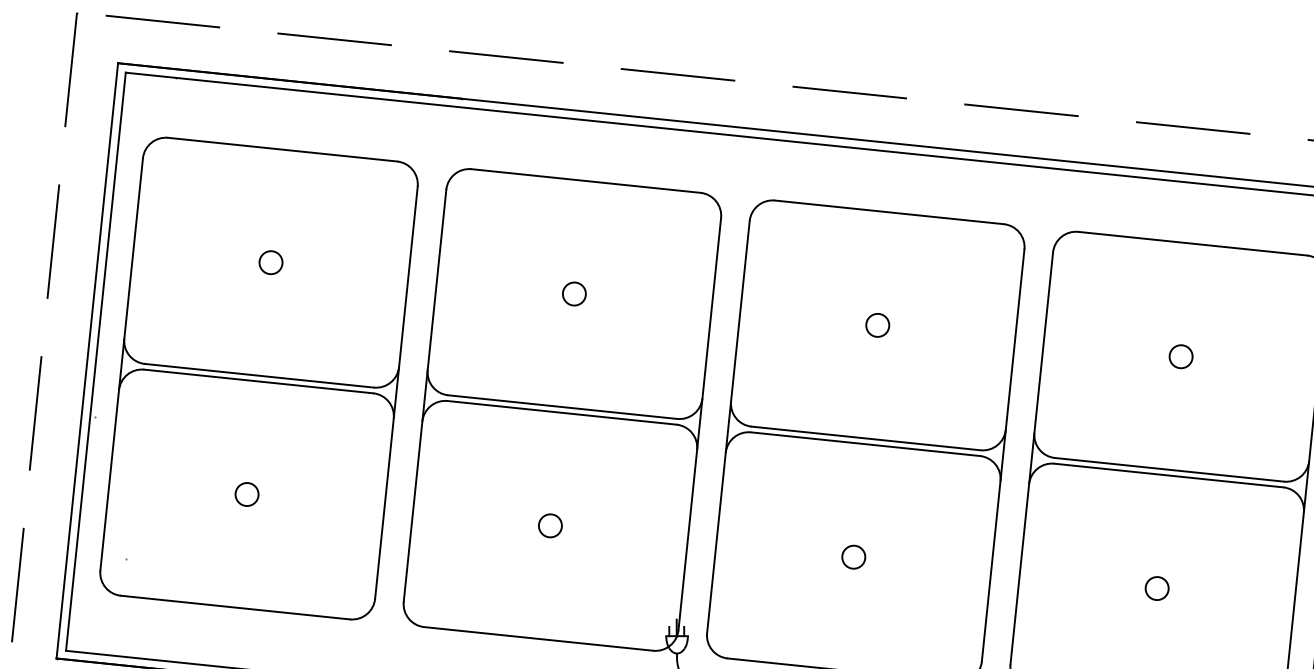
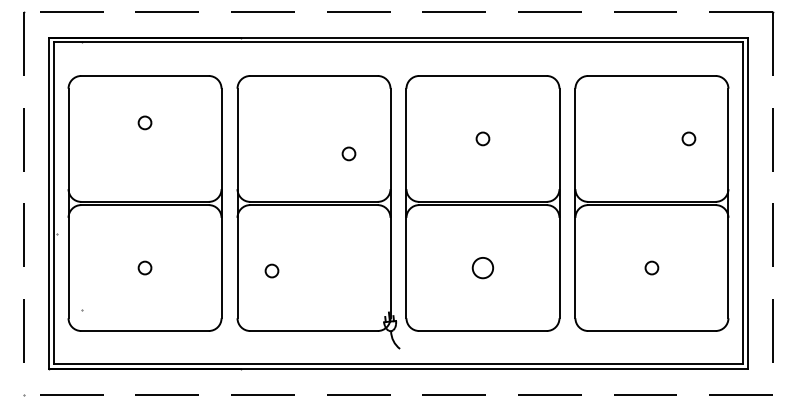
circle: (270, 261) -> (144, 122), moved
circle: (573, 293) -> (348, 153), moved
circle: (1180, 355) -> (688, 138), moved
circle: (549, 524) -> (271, 270), moved
circle: (853, 556) -> (482, 267), size x1.6

